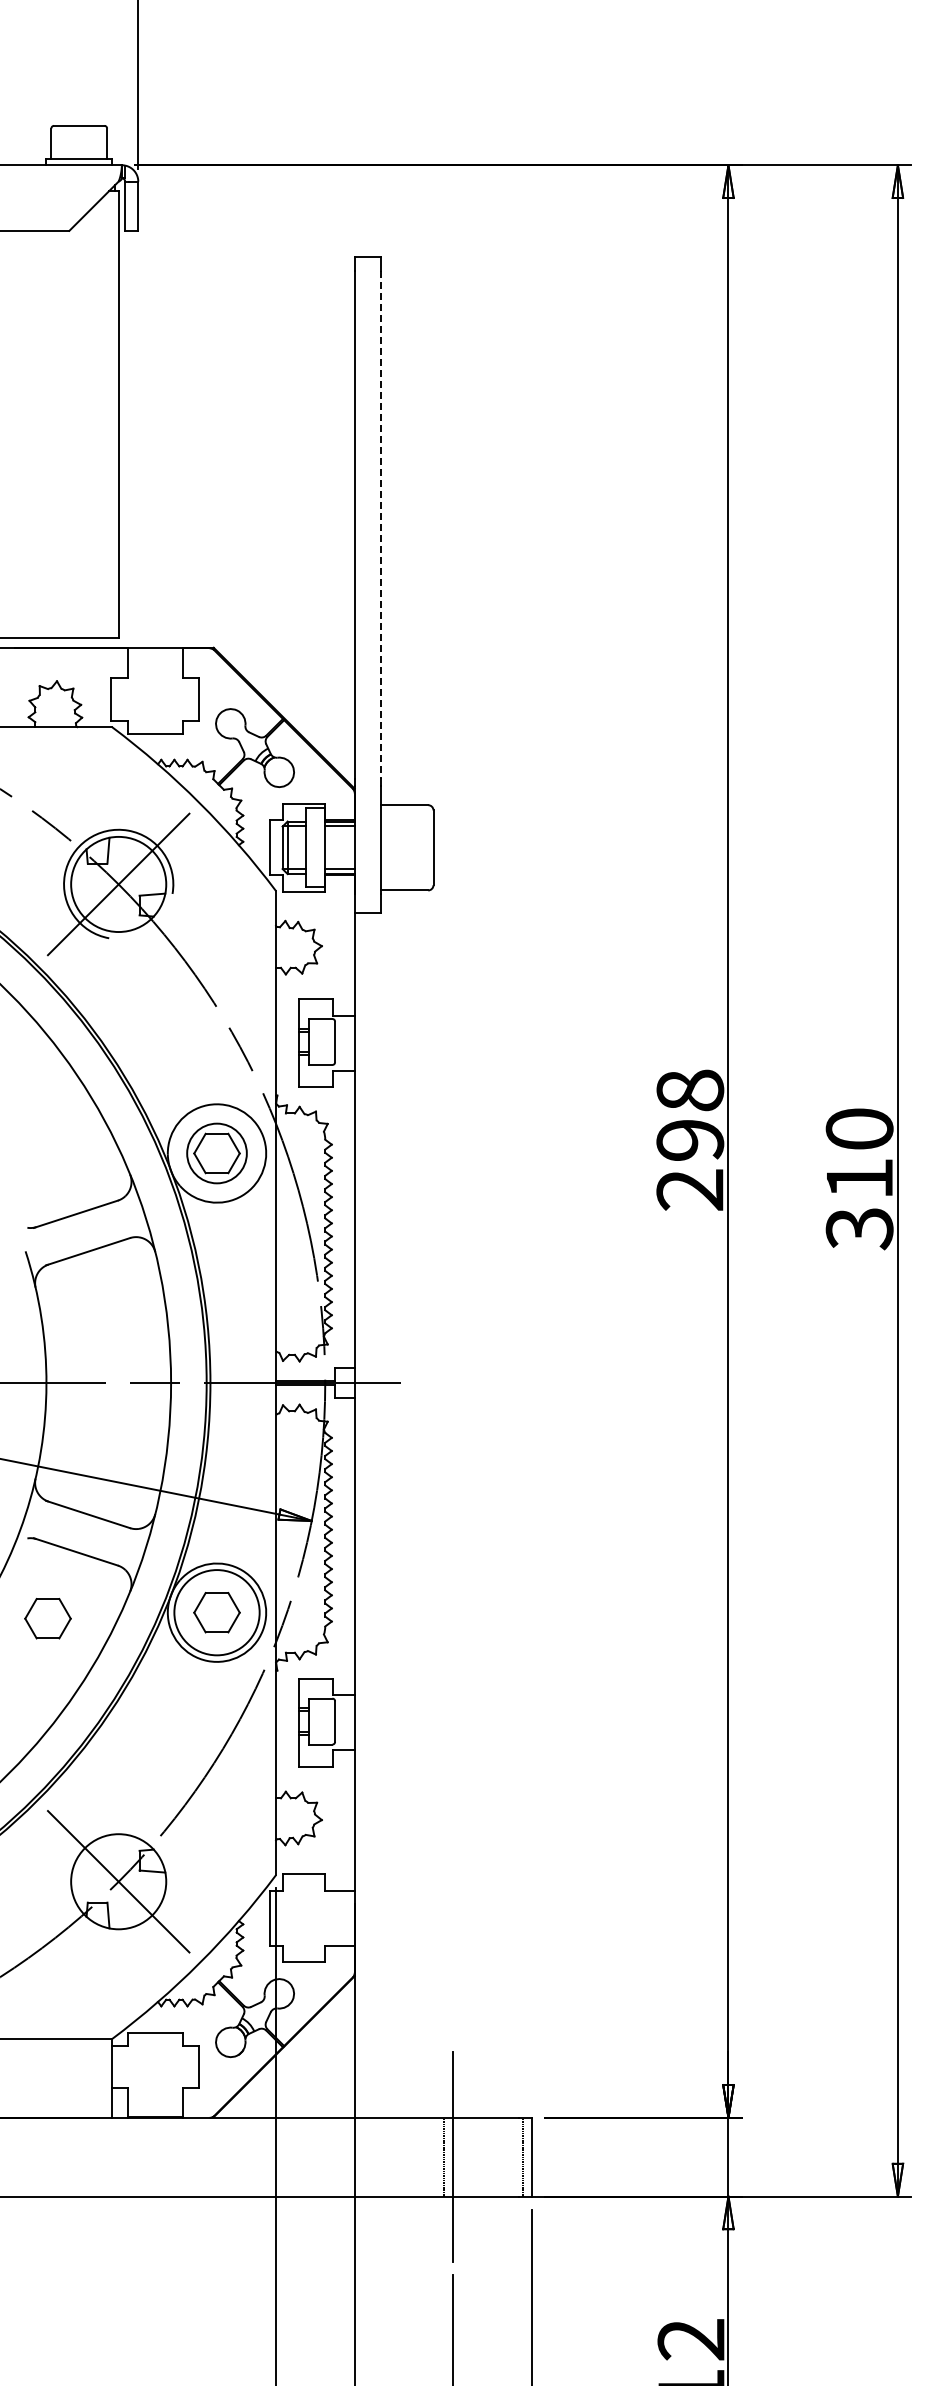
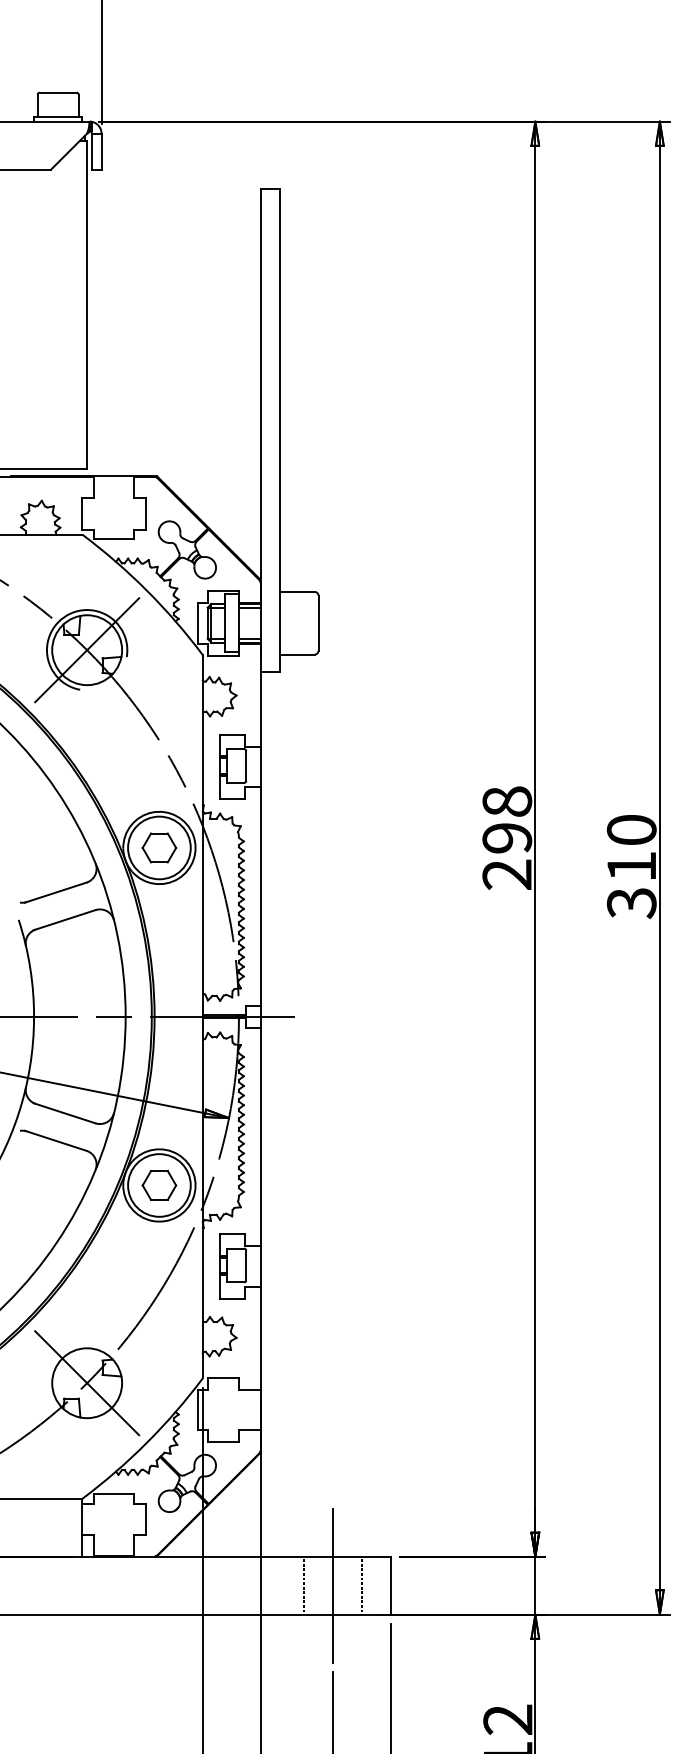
line: (381, 525) -> (280, 386), dashed -> solid
circle: (216, 1153) -> (159, 847), size x1.43
part: (47, 1618) -> (34, 1189), removed
line: (443, 2156) -> (303, 1585), moved
line: (522, 2156) -> (361, 1585), moved

